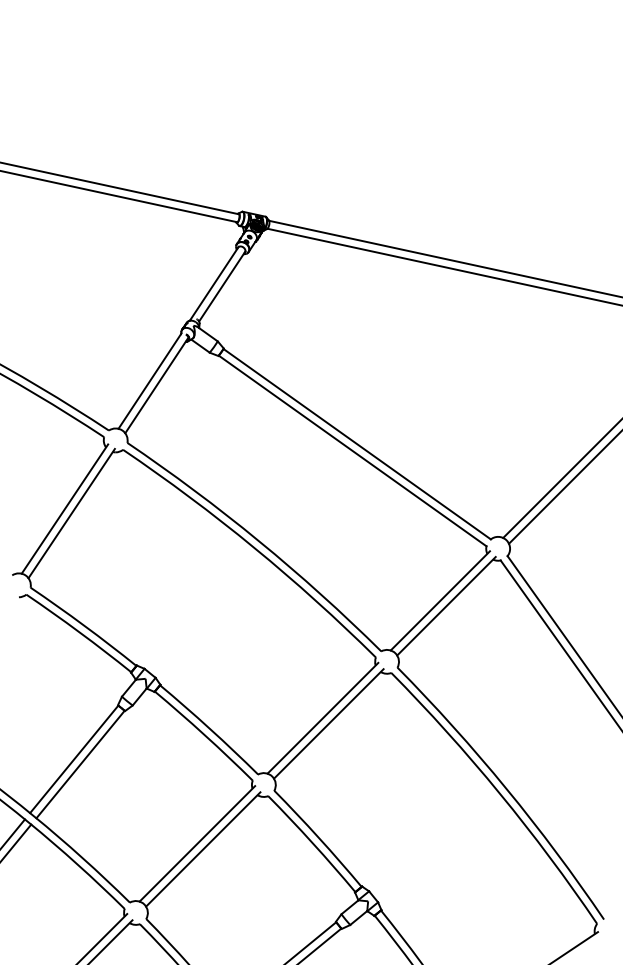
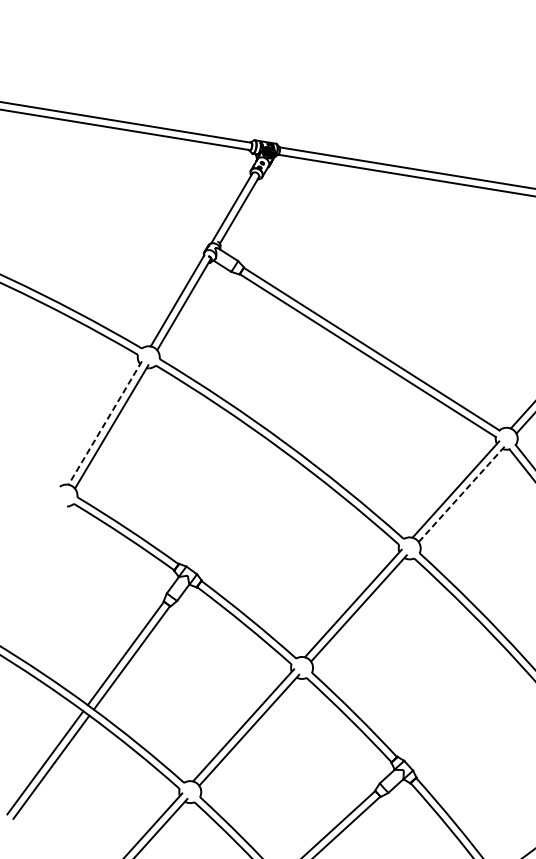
line: (64, 509) -> (104, 423), solid -> dashed
line: (446, 606) -> (461, 494), solid -> dashed

